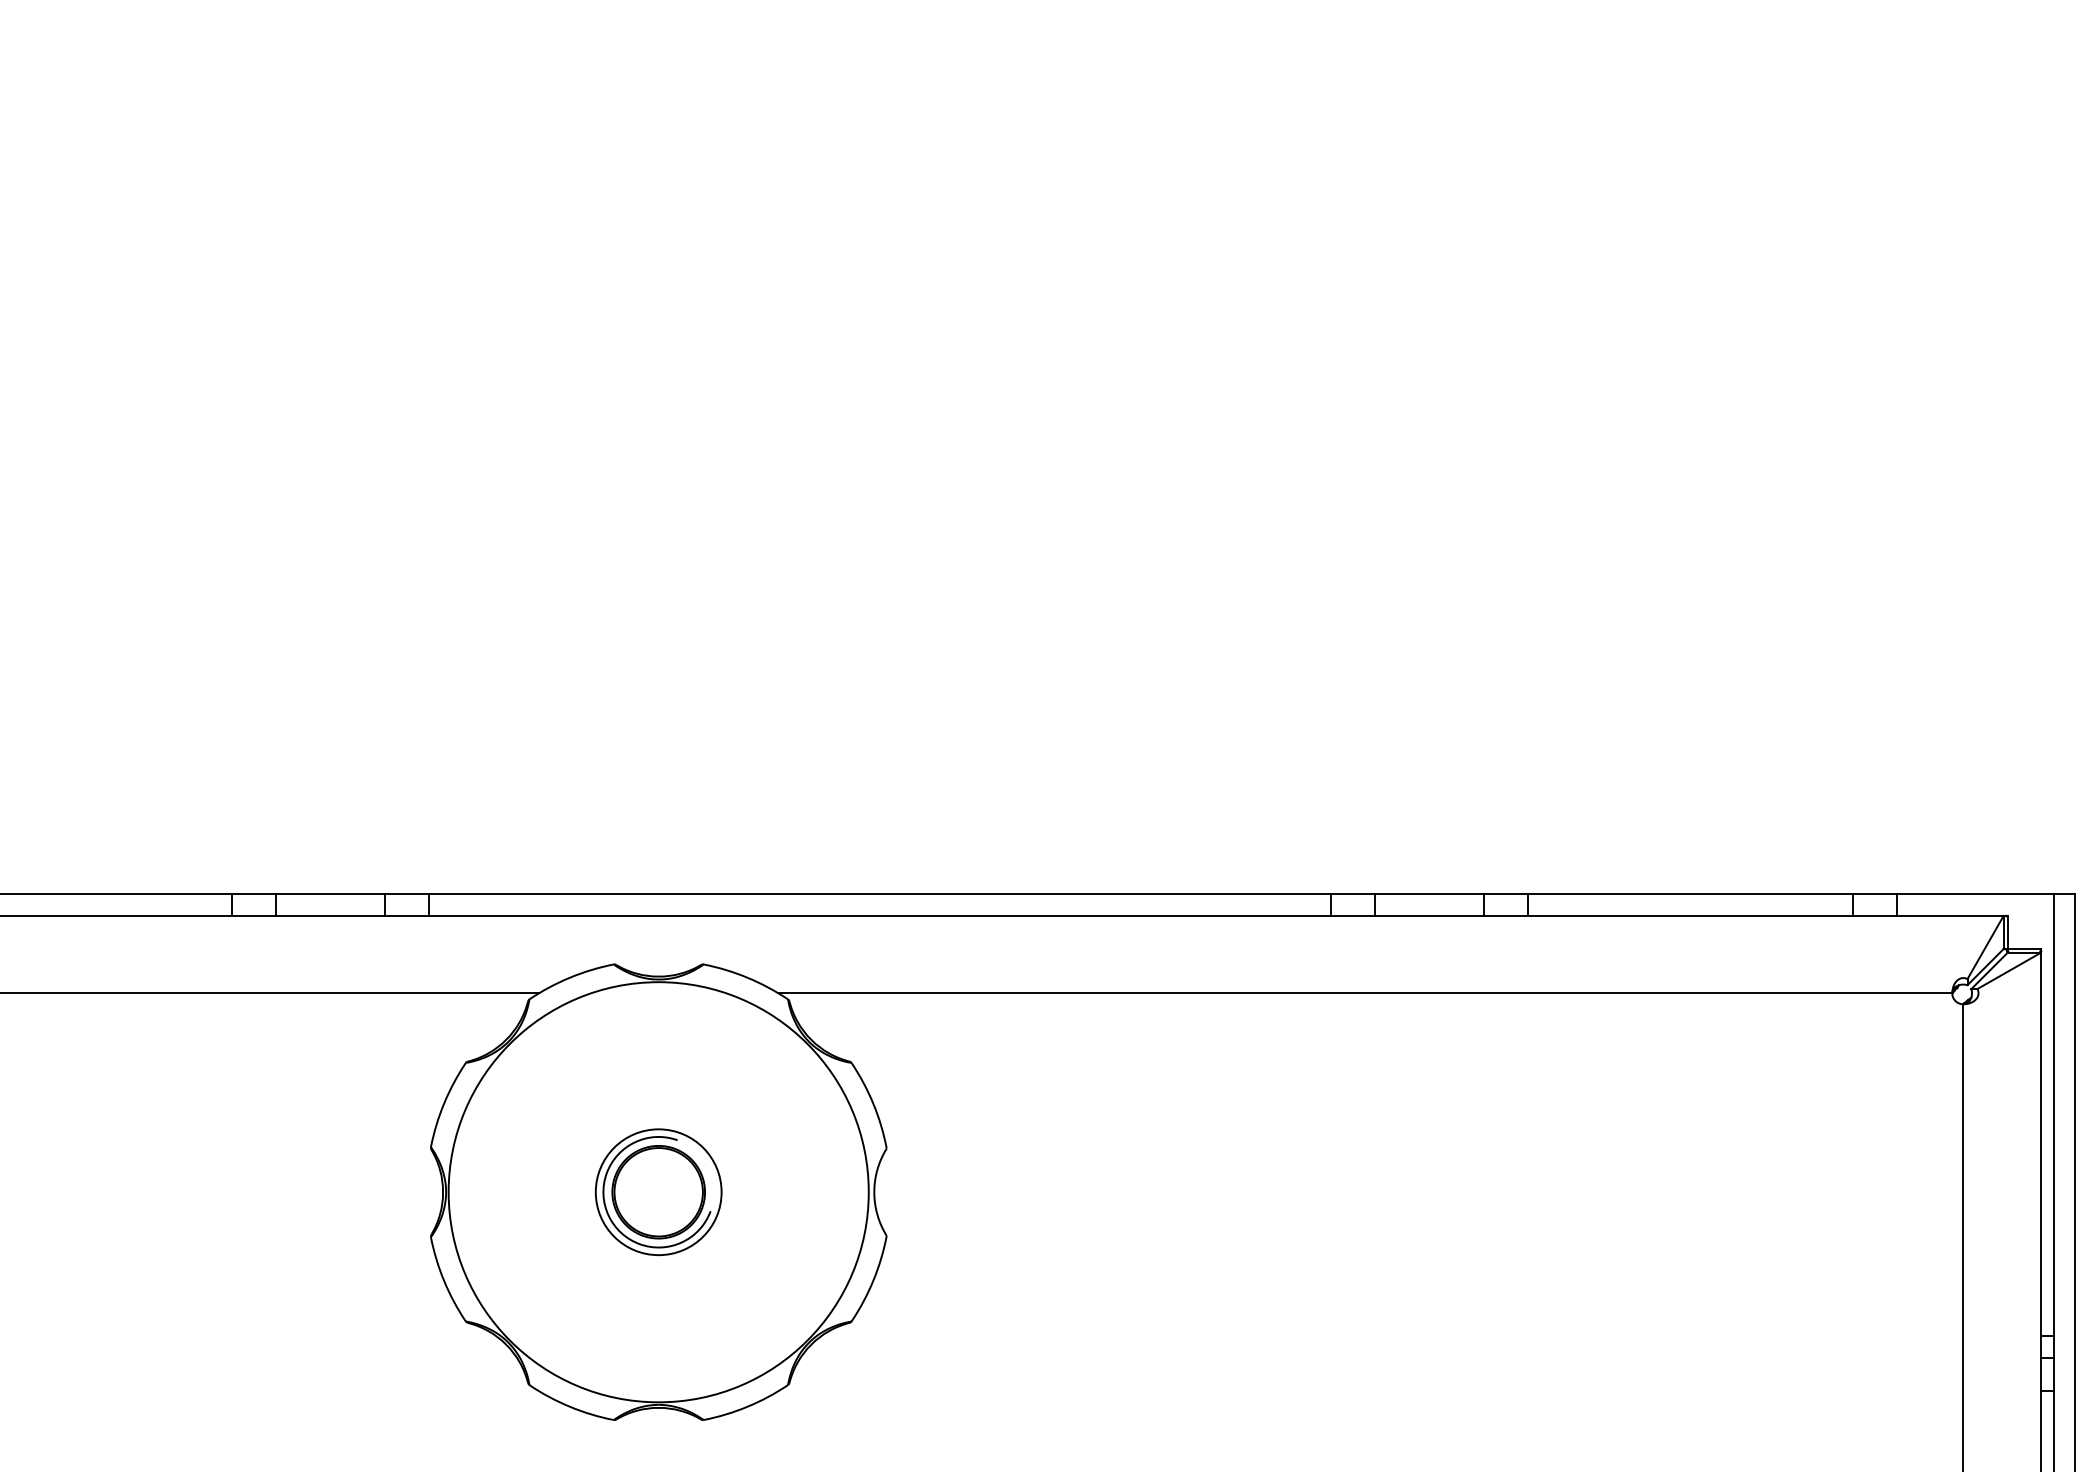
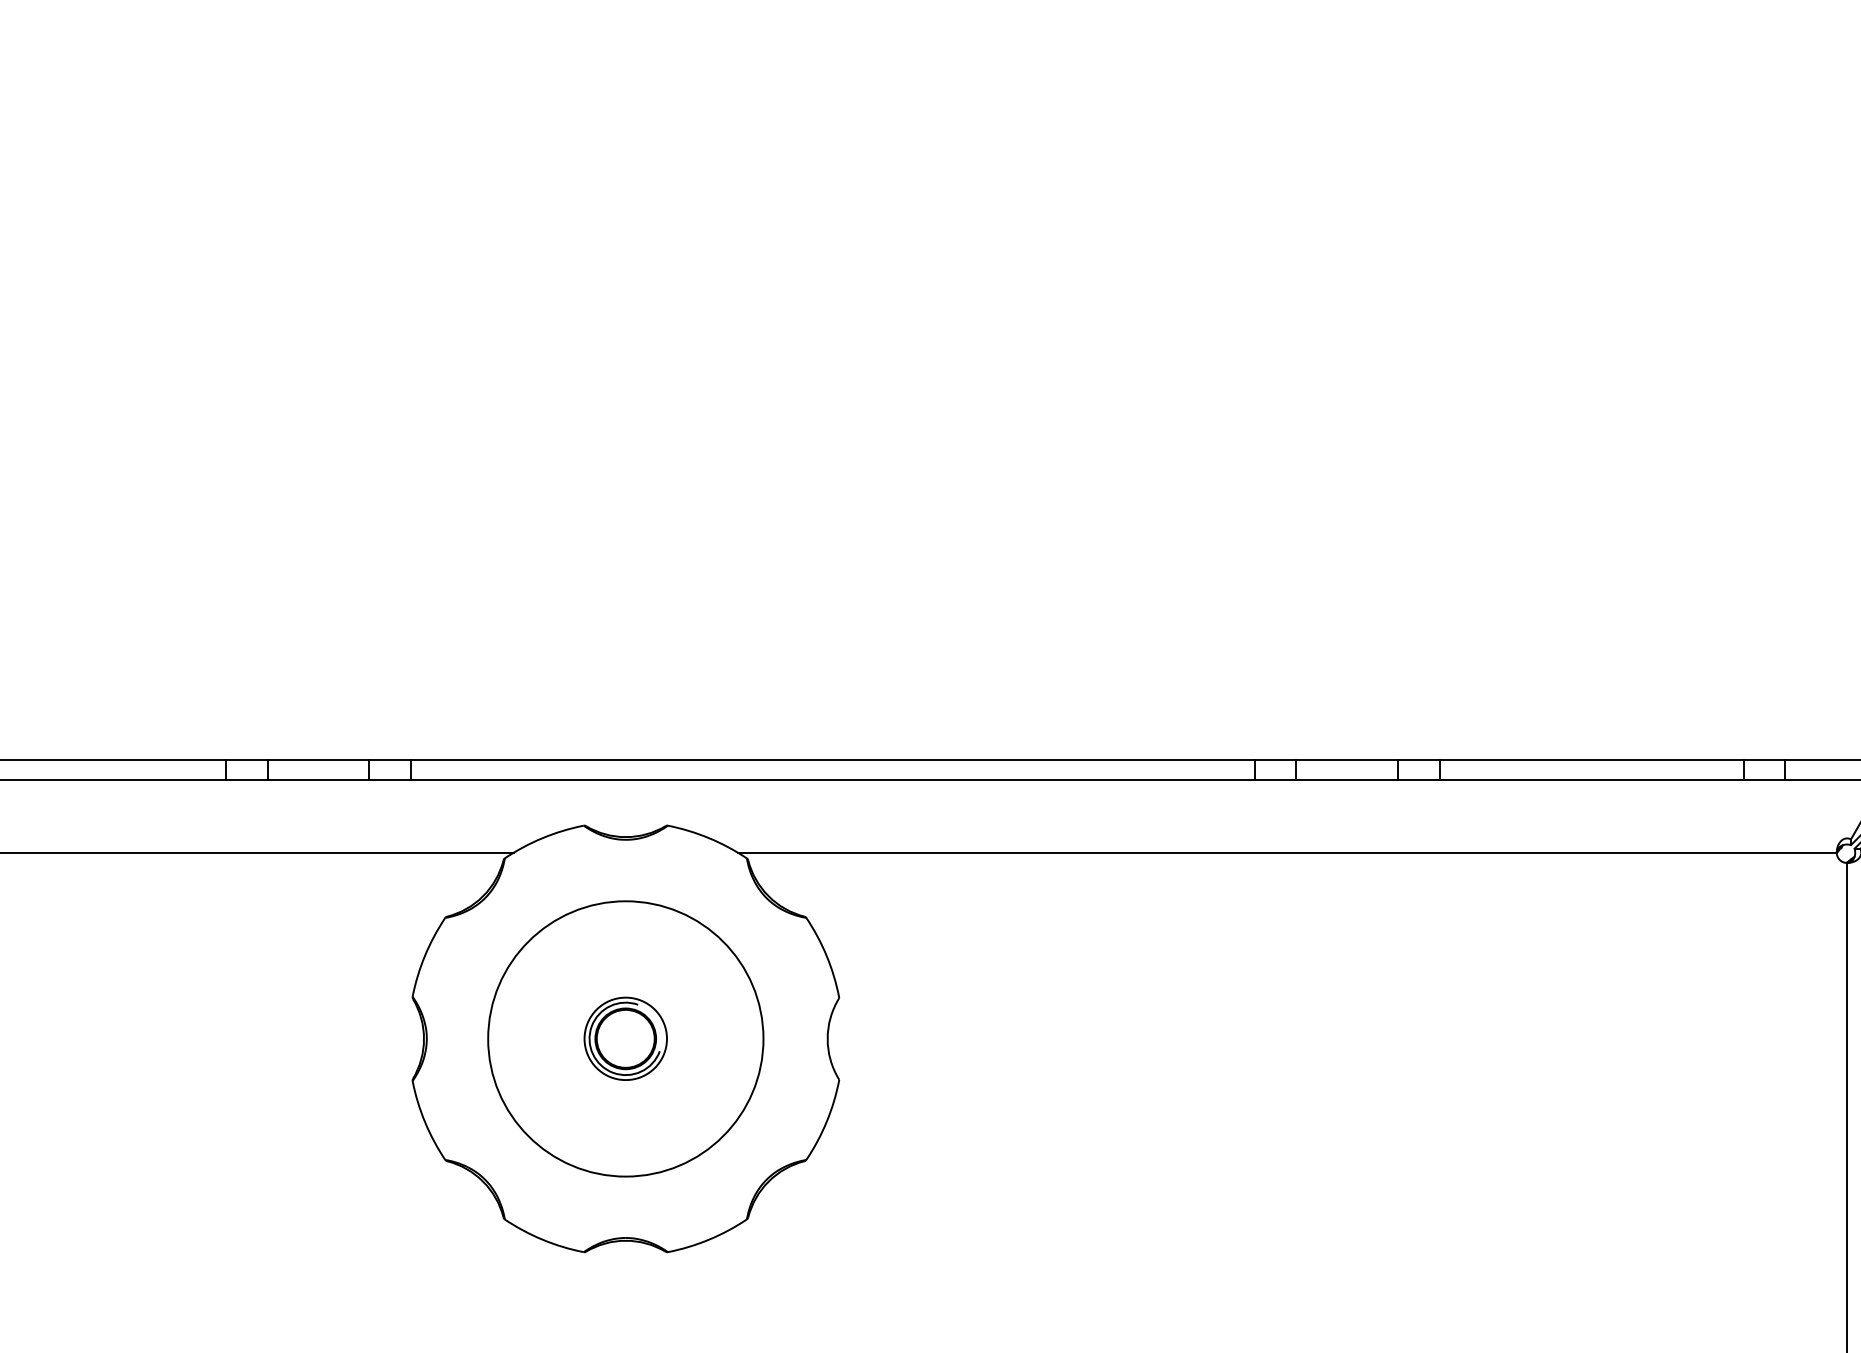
part: (658, 1191) -> (625, 1038), size x0.7
circle: (658, 1192) -> (625, 1039), size x0.7

